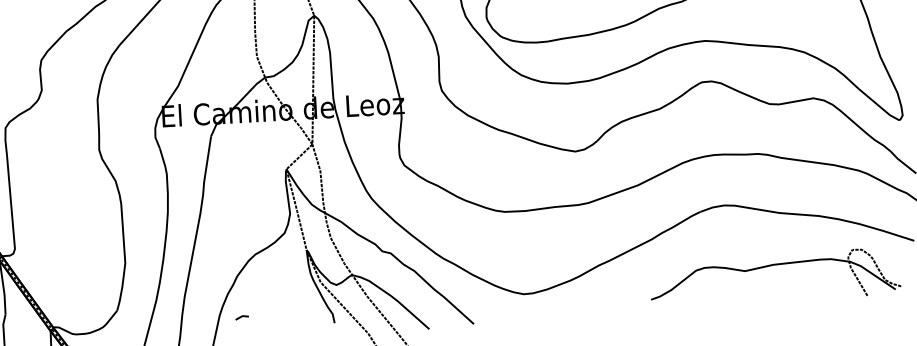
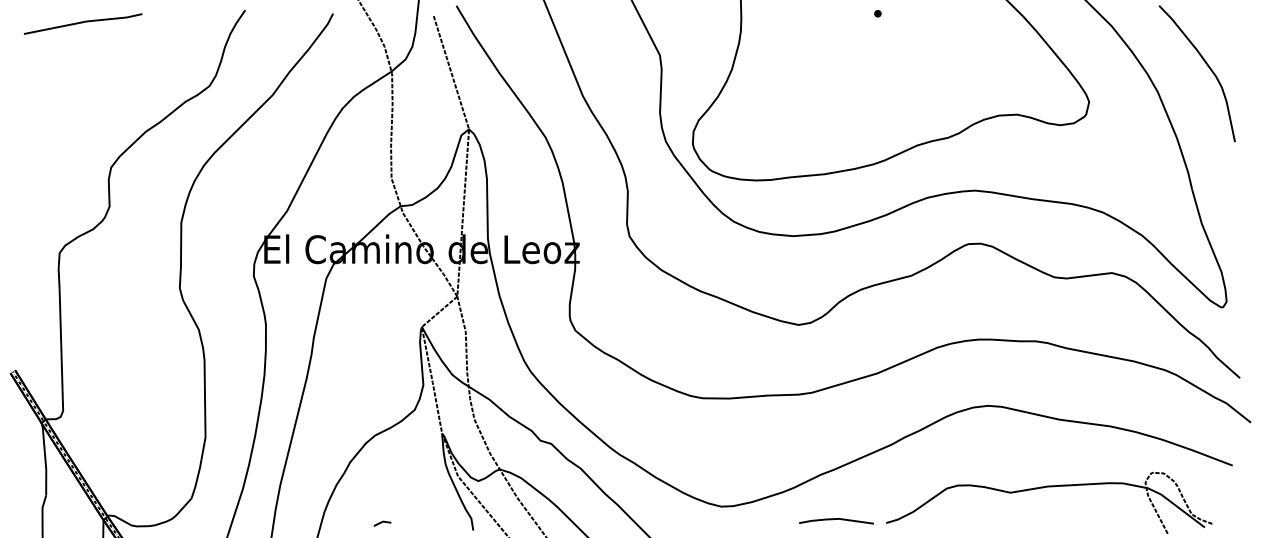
line: (612, 299) -> (836, 519), added
line: (242, 316) -> (382, 522), moved

